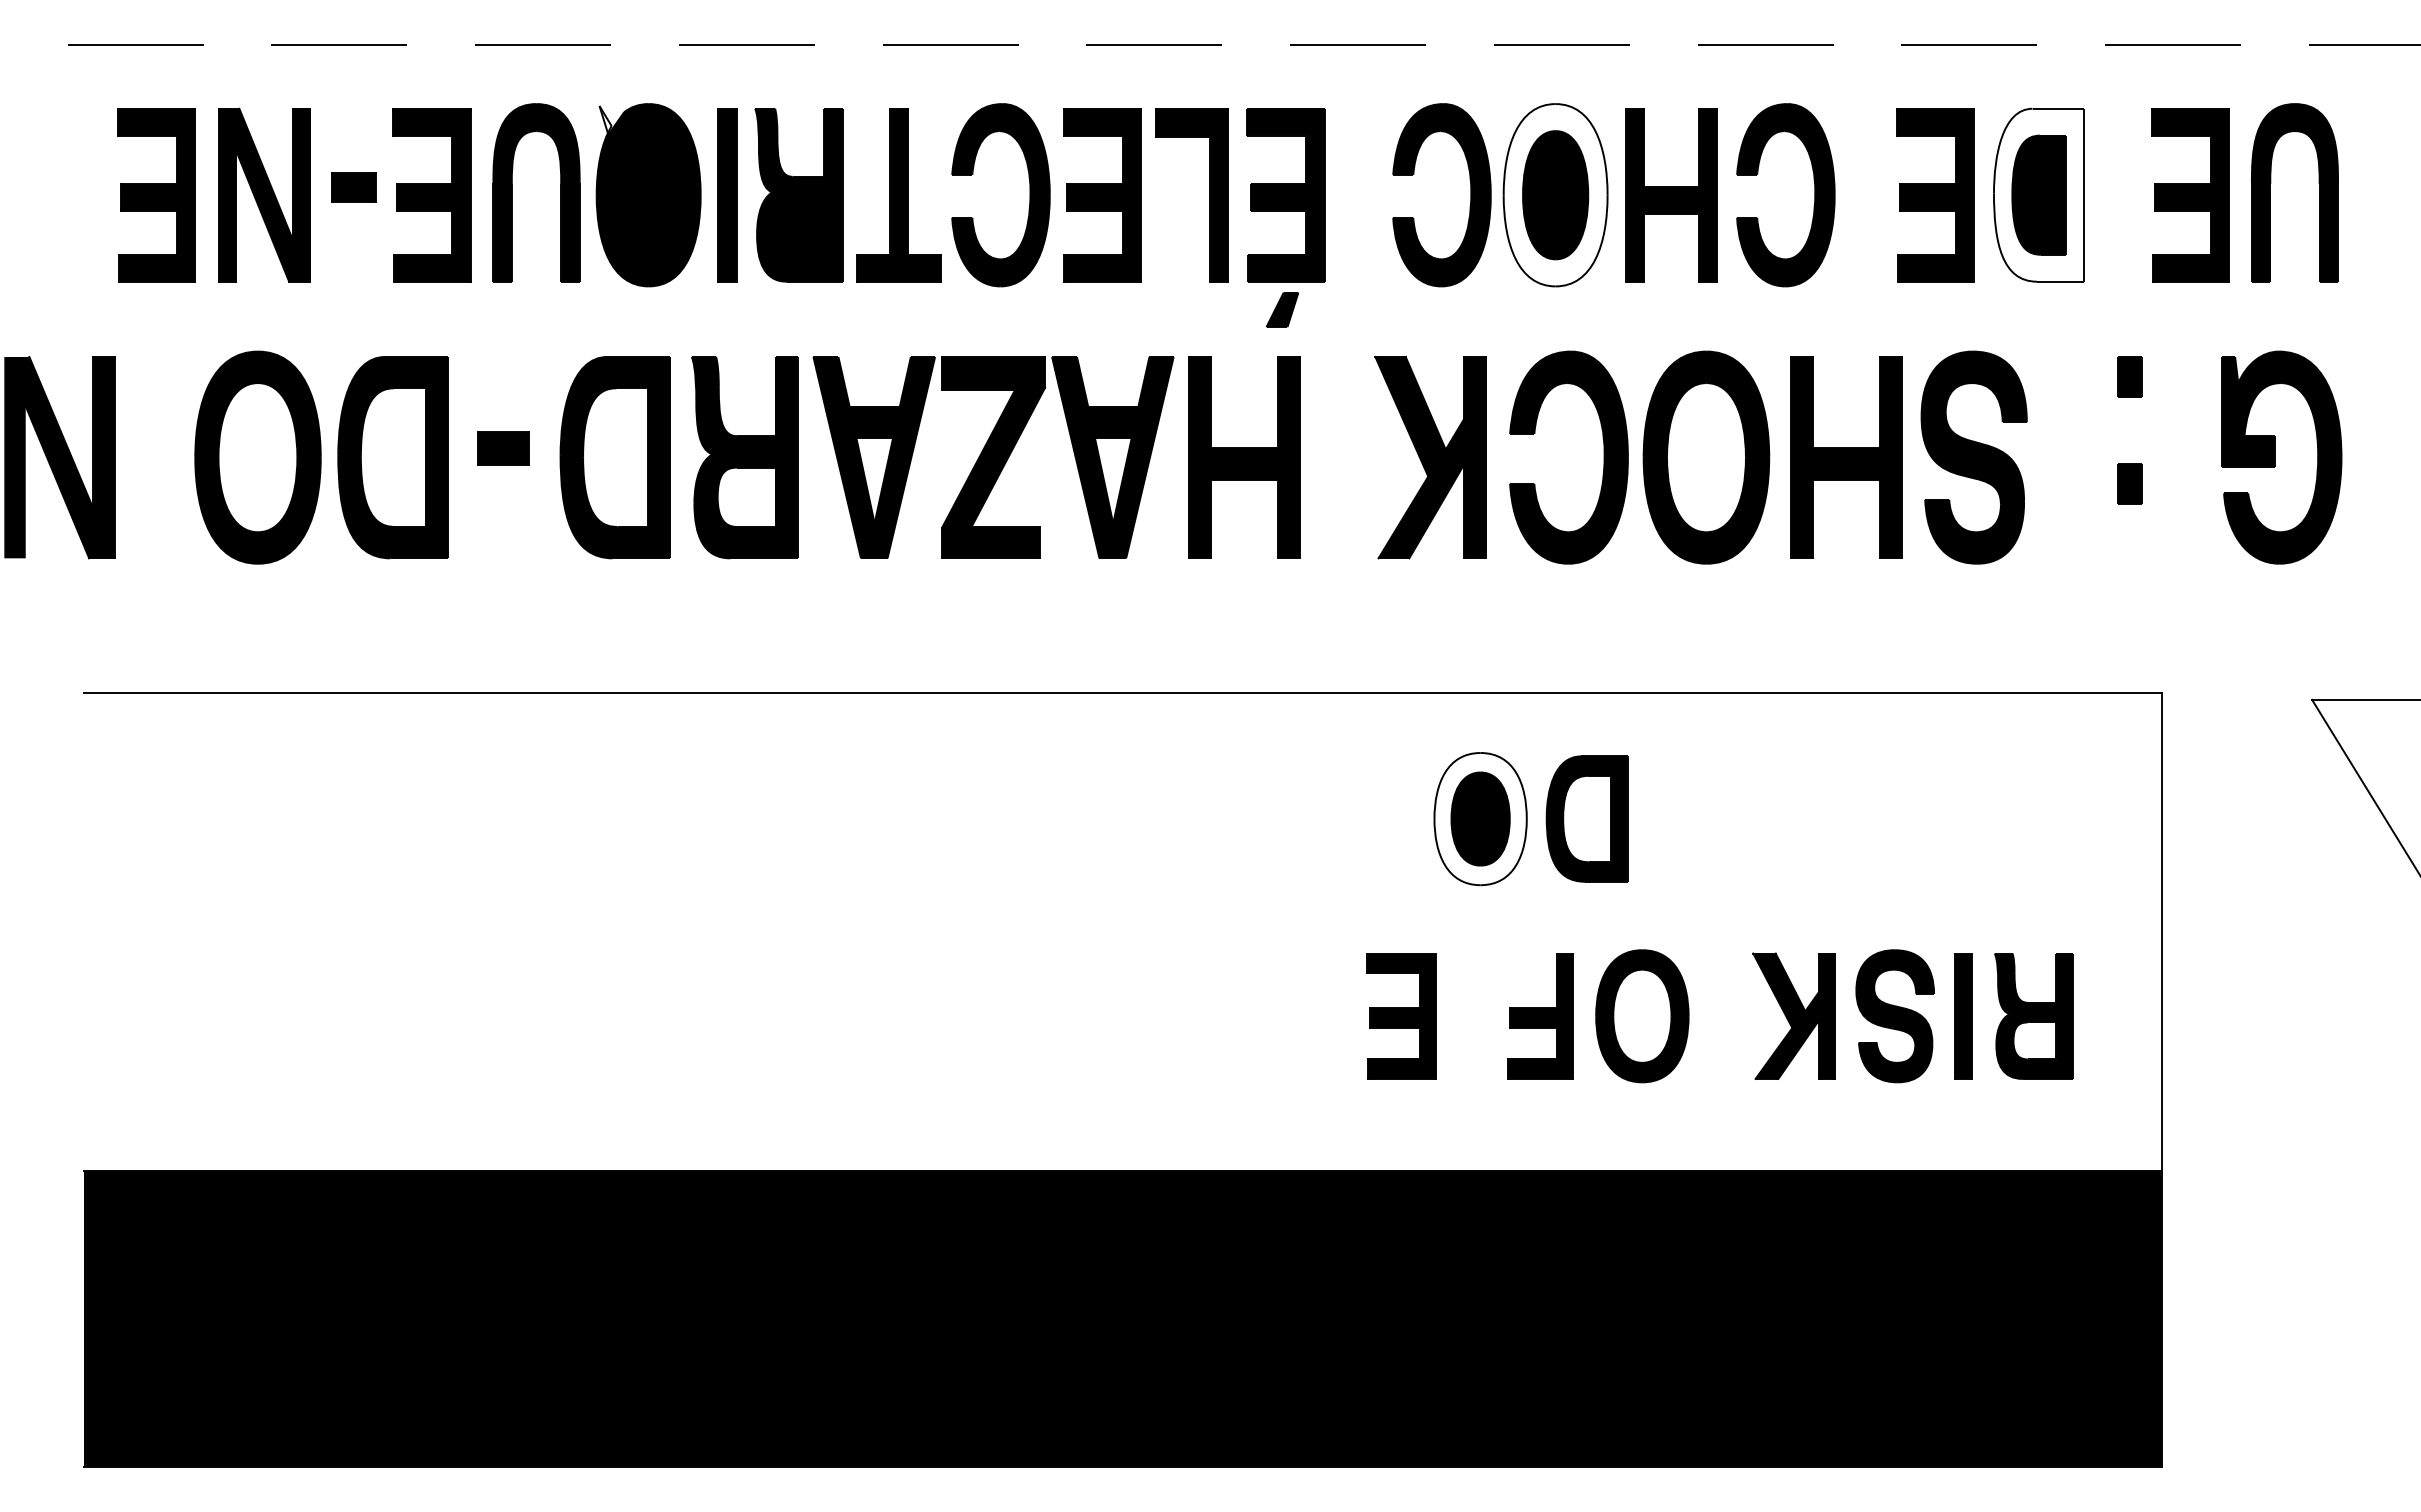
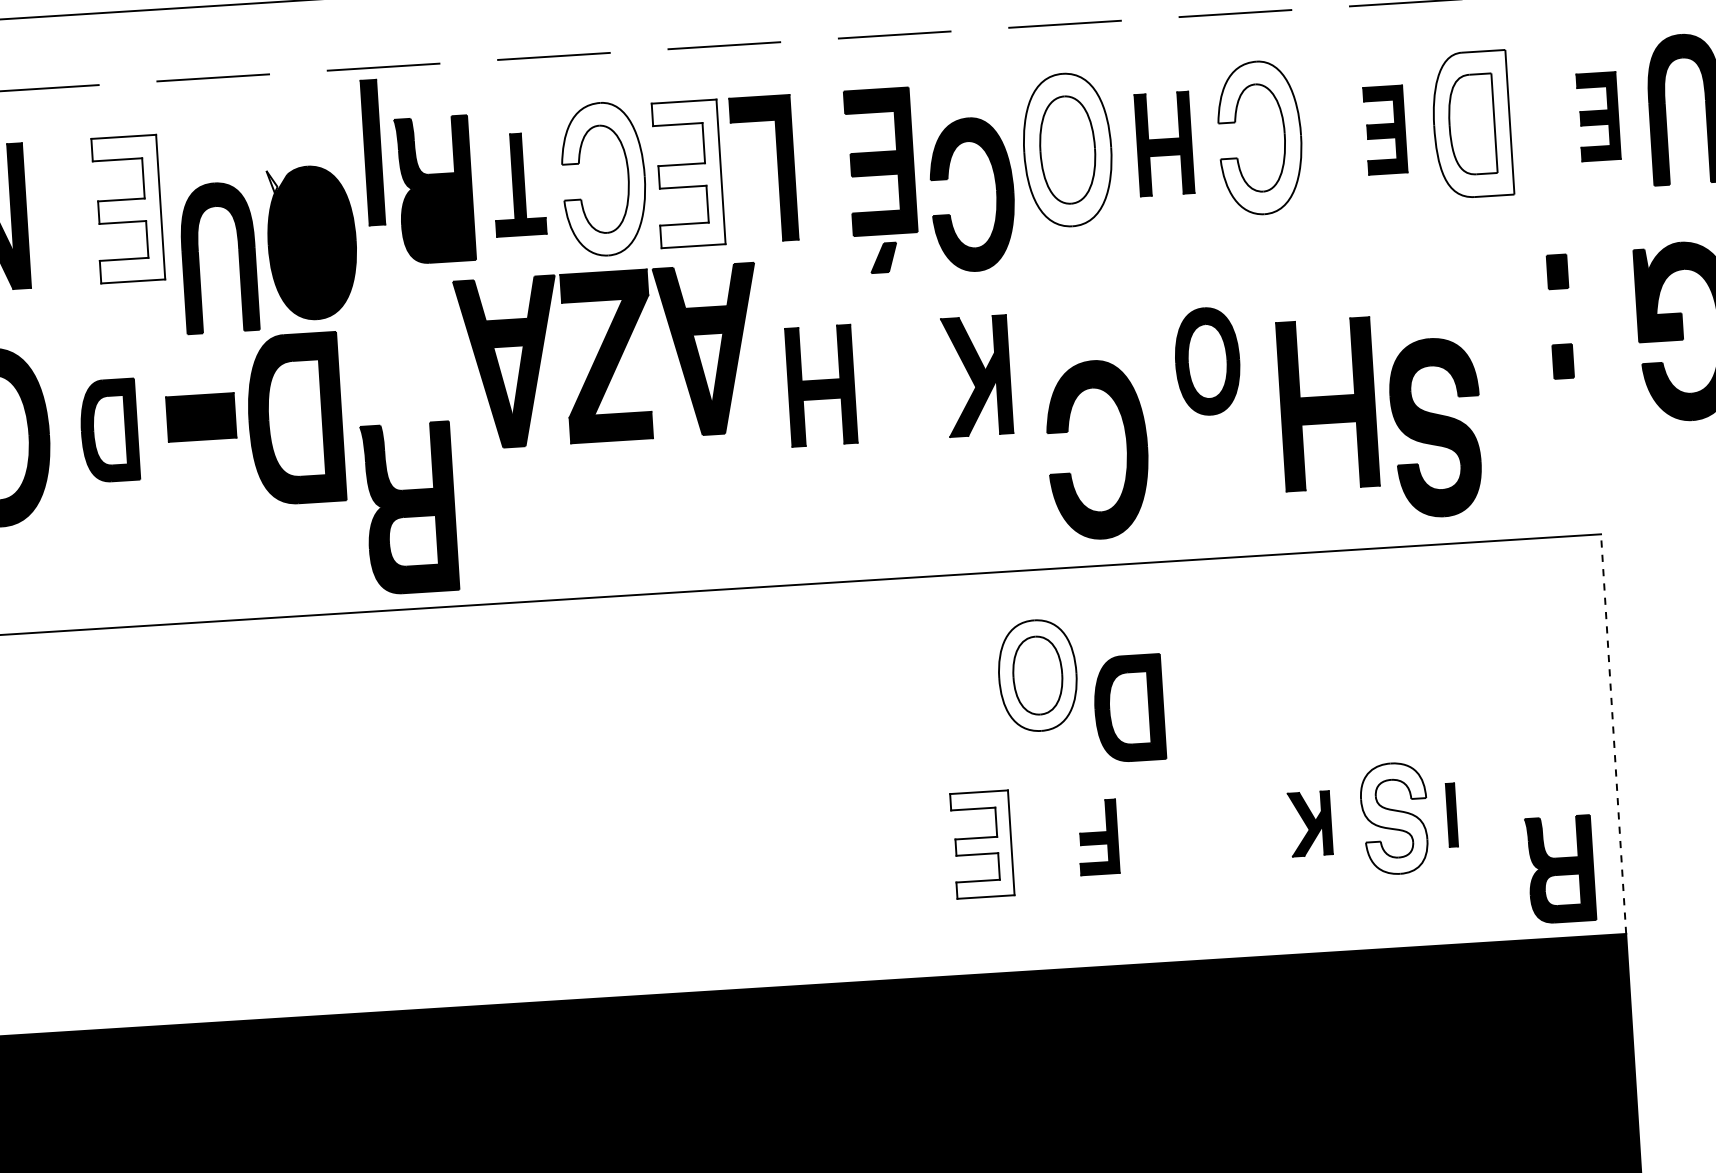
part: (353, 187) -> (62, 206), removed
part: (512, 192) -> (198, 258), moved
fill: (431, 194) -> (127, 208), removed
fill: (1101, 194) -> (687, 173), removed
fill: (2039, 194) -> (1472, 124), removed
part: (648, 195) -> (312, 243), moved
part: (727, 195) -> (372, 152), moved
part: (898, 195) -> (518, 184), size x0.7
fill: (1000, 195) -> (603, 179), removed
part: (1470, 195) -> (996, 193), moved
fill: (1555, 195) -> (1067, 150), removed
part: (1671, 195) -> (1164, 144), size x0.7
fill: (1785, 195) -> (1259, 138), removed
part: (1935, 195) -> (1385, 130), size x0.6
part: (2190, 195) -> (1598, 116), size x0.6
part: (1285, 217) -> (881, 180), moved
part: (503, 448) -> (201, 417), size x1.6
part: (392, 457) -> (108, 430), size x0.6
part: (744, 457) -> (409, 508), moved
part: (993, 457) -> (608, 356), moved
part: (1244, 457) -> (821, 385), size x0.7
part: (1430, 457) -> (976, 375), size x0.7
part: (1603, 457) -> (1126, 447), moved
part: (1706, 457) -> (1207, 361), size x0.6
part: (1846, 457) -> (1327, 404), moved
part: (1973, 457) -> (1435, 427), moved
fill: (1480, 818) -> (1037, 675), removed
part: (1586, 818) -> (1128, 708), moved
line: (2162, 931) -> (1613, 733), solid -> dashed
fill: (1401, 1015) -> (982, 844), removed
part: (1793, 1015) -> (1309, 823), size x0.6
part: (1540, 1016) -> (1098, 837), size x0.7
part: (1642, 1016) -> (1183, 832), removed
fill: (1895, 1016) -> (1395, 818), removed
part: (1963, 1016) -> (1451, 815), size x0.6
part: (2033, 1016) -> (1560, 869), moved

